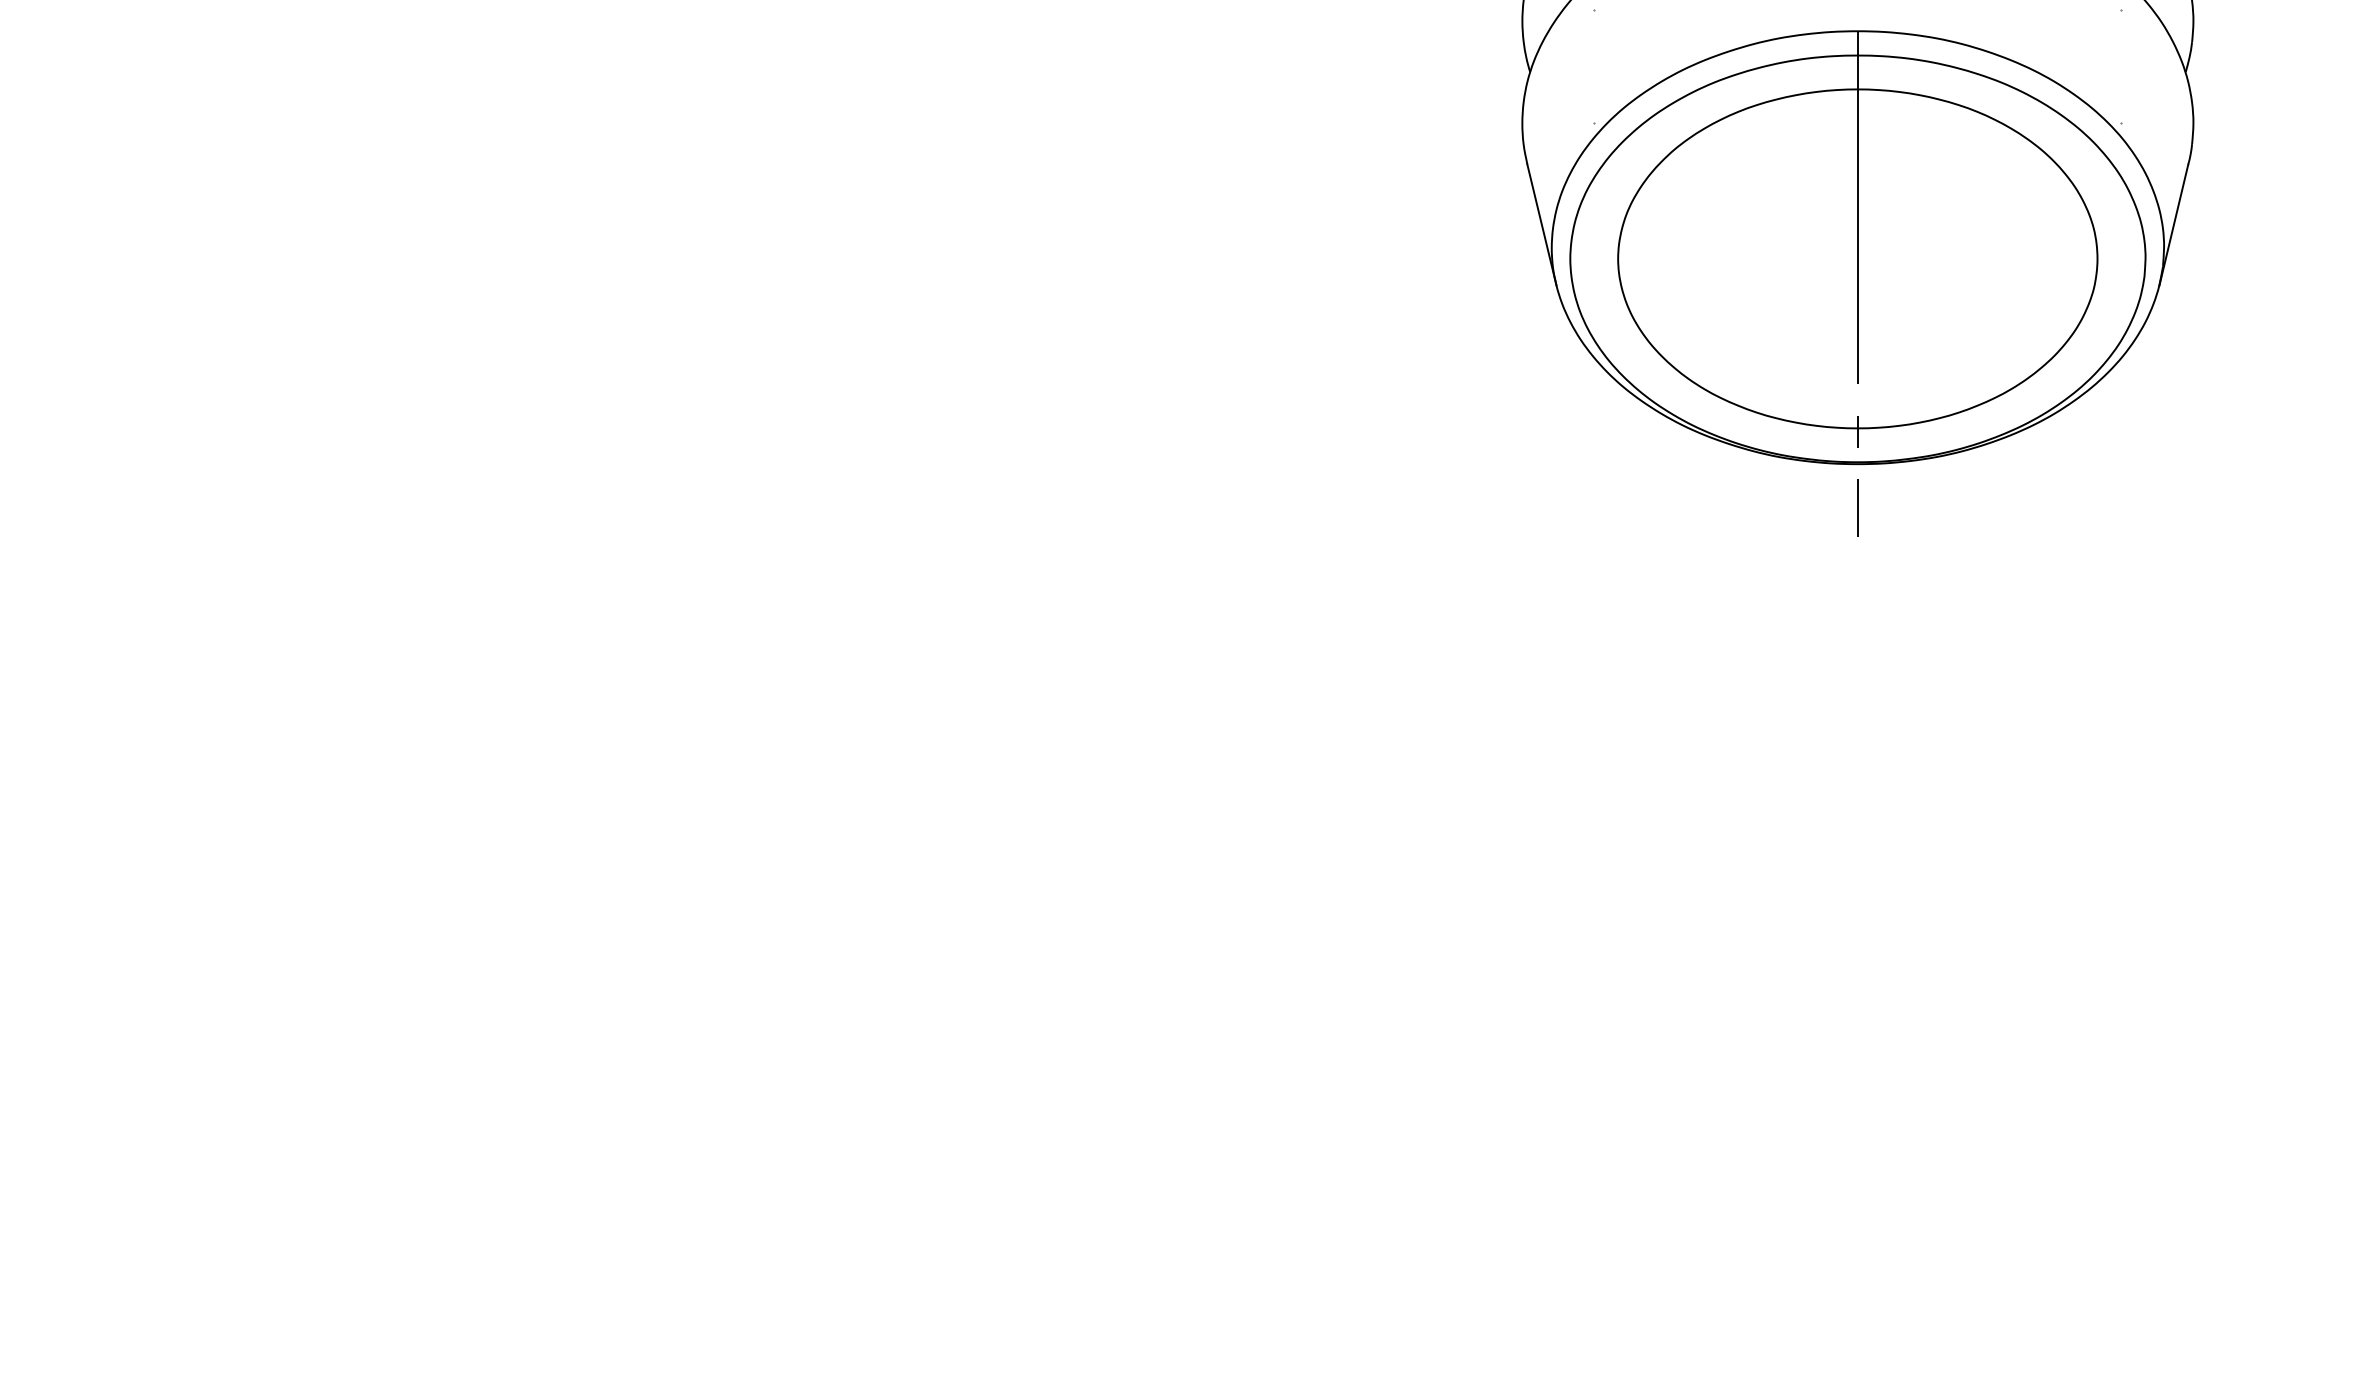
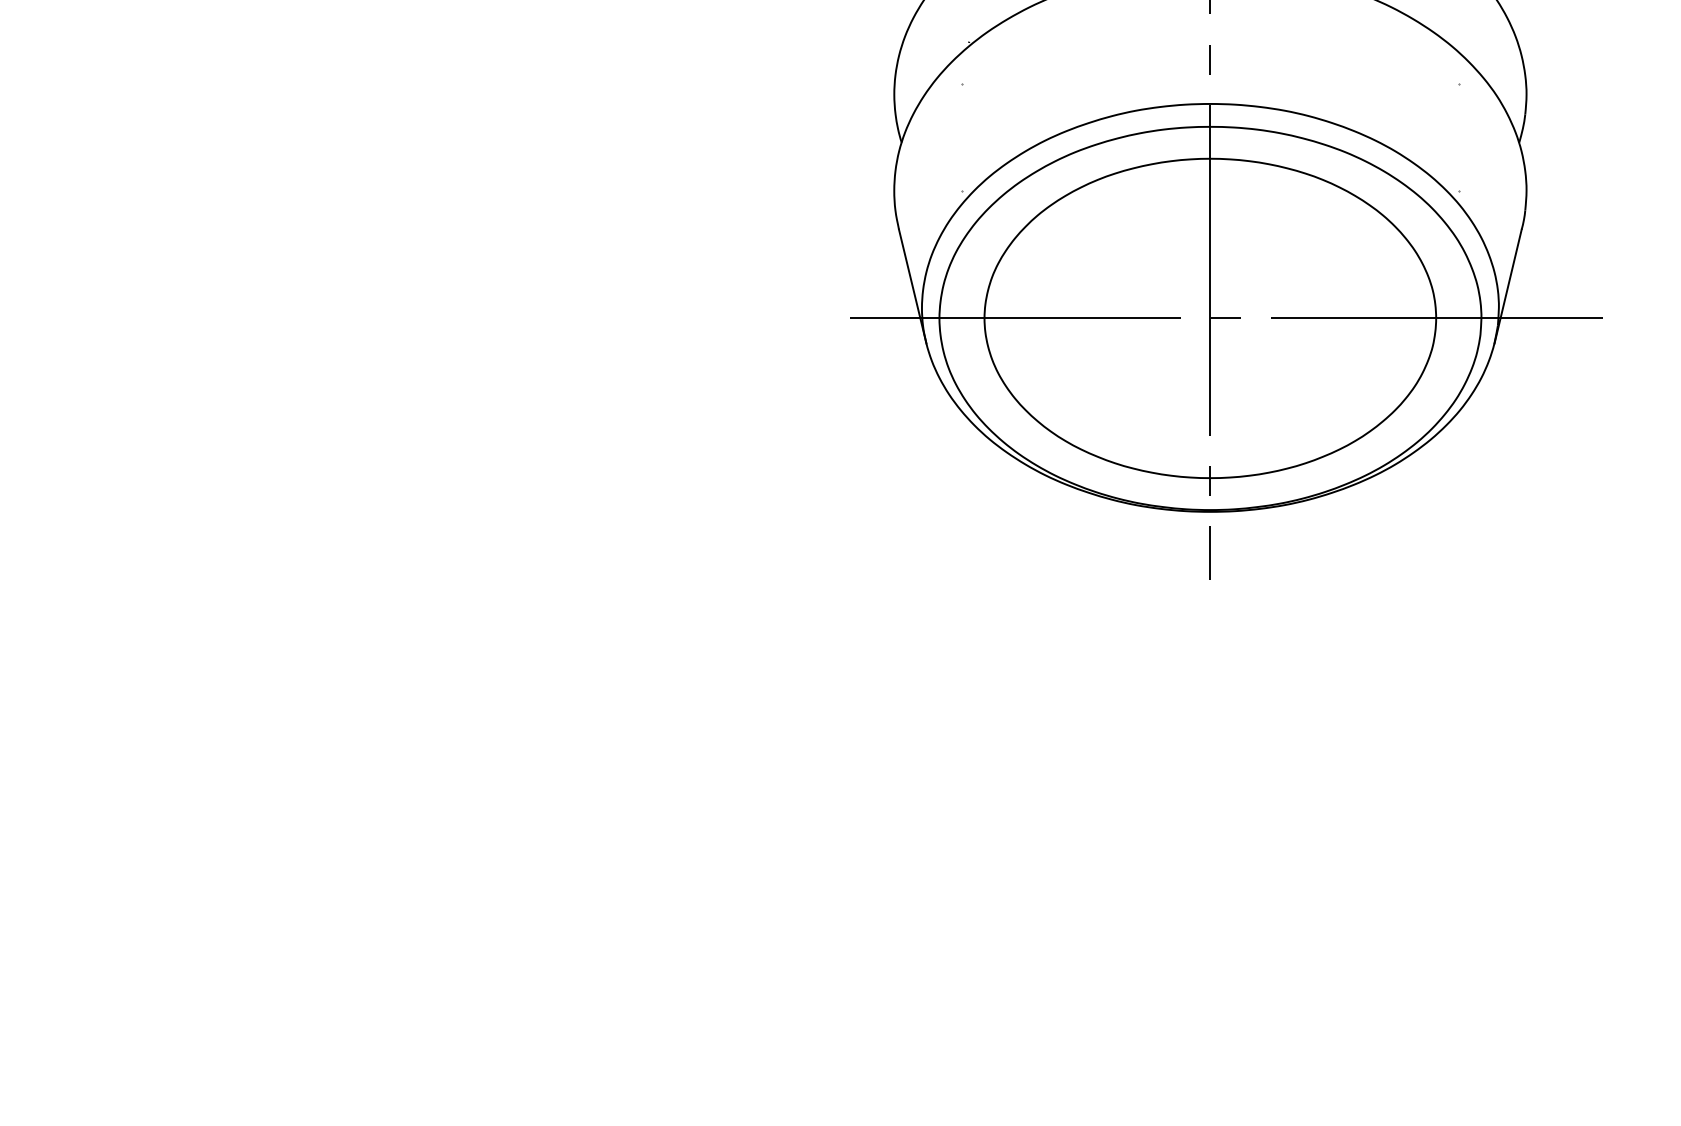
line: (1881, 258) -> (1232, 318), added

